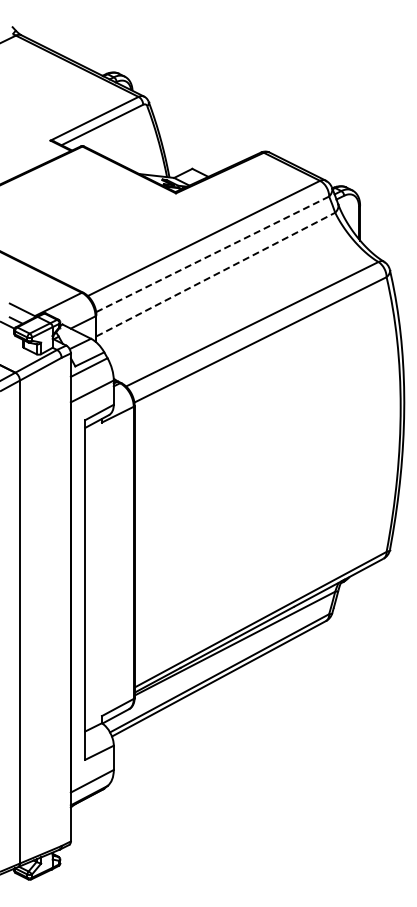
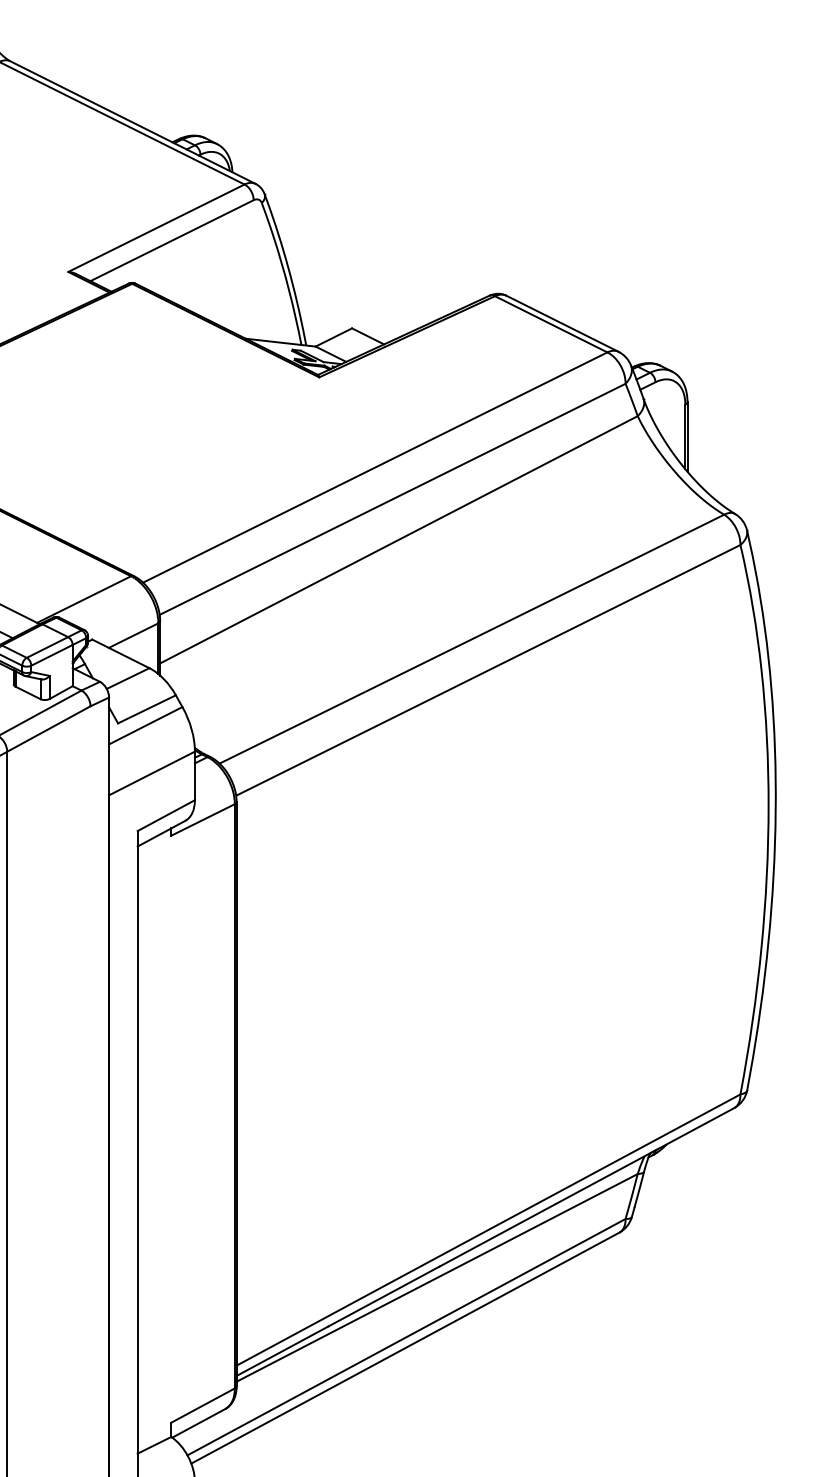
line: (212, 254) -> (392, 499), dashed -> solid
line: (216, 274) -> (400, 539), dashed -> solid

